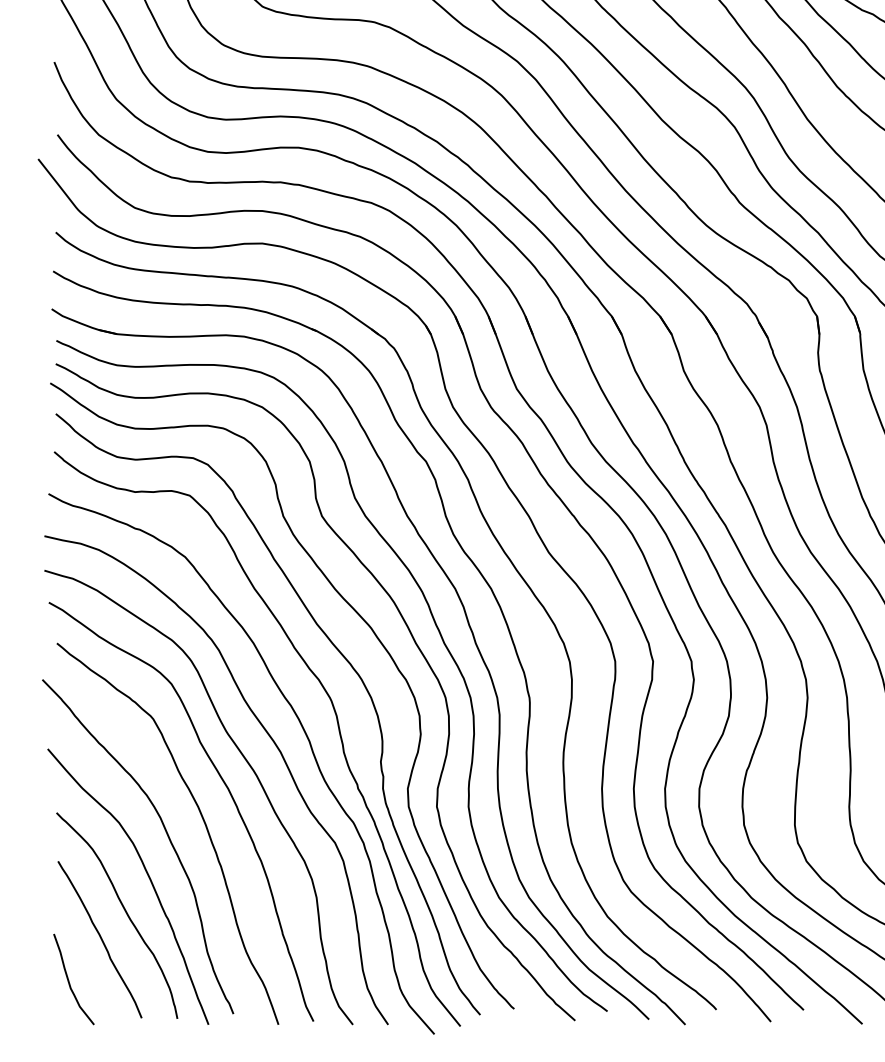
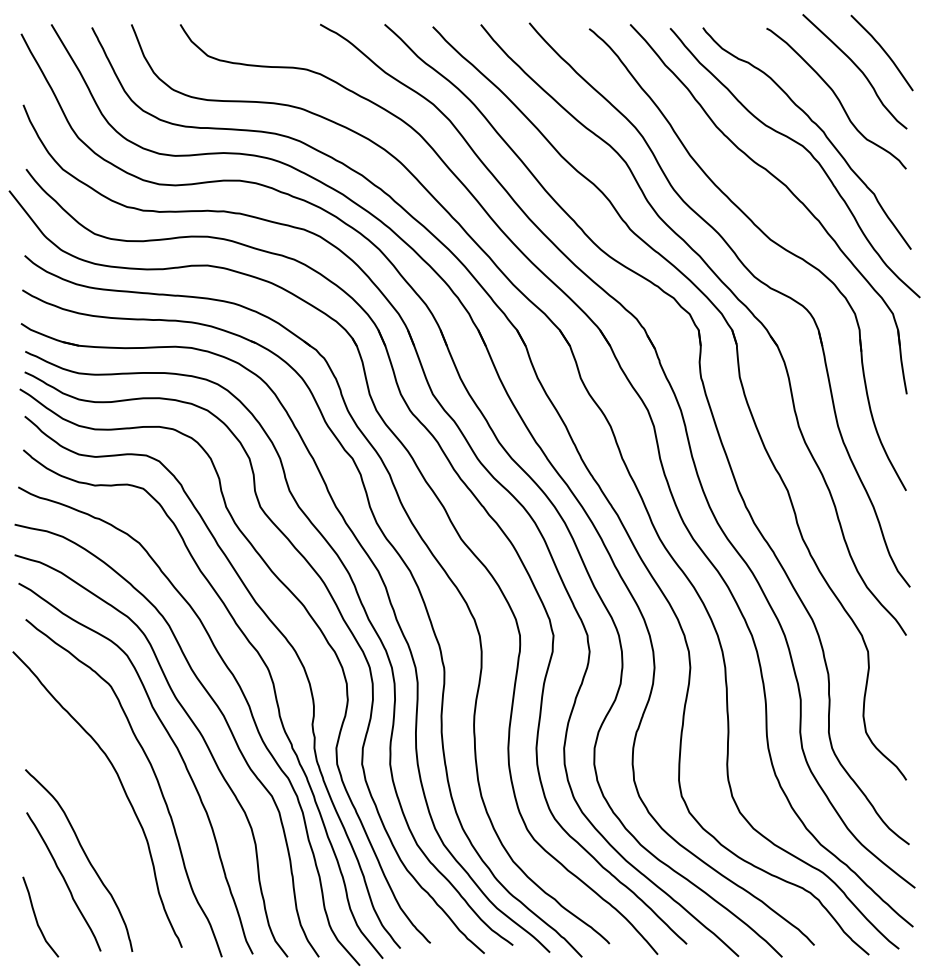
curve: (148, 878) -> (106, 827), removed

